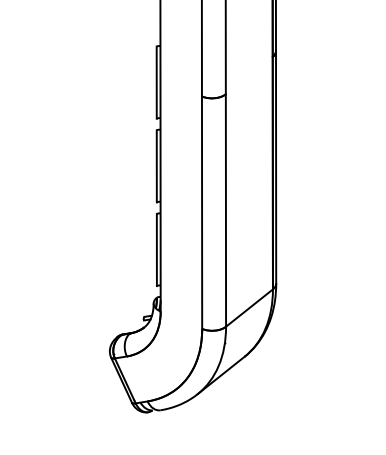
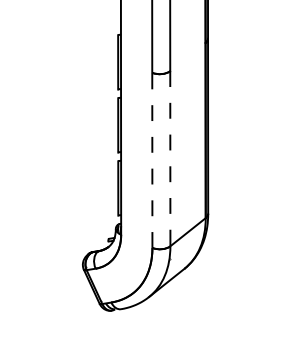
line: (226, 210) -> (170, 158), solid -> dashed
line: (202, 212) -> (152, 160), solid -> dashed

